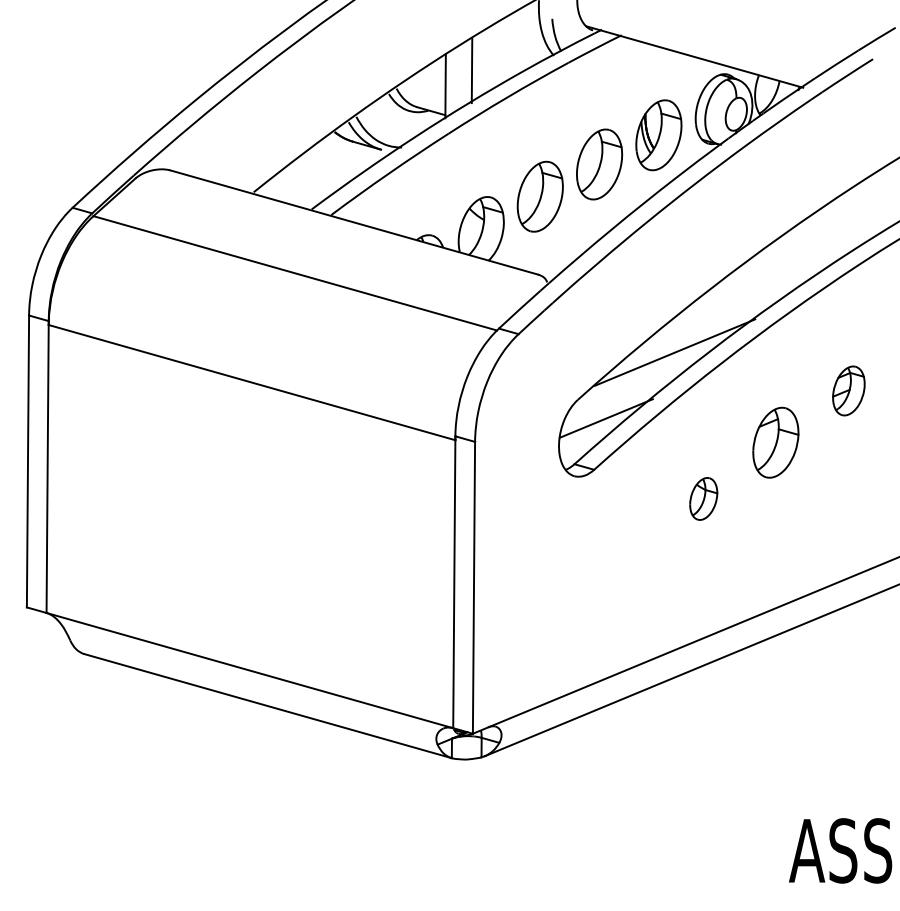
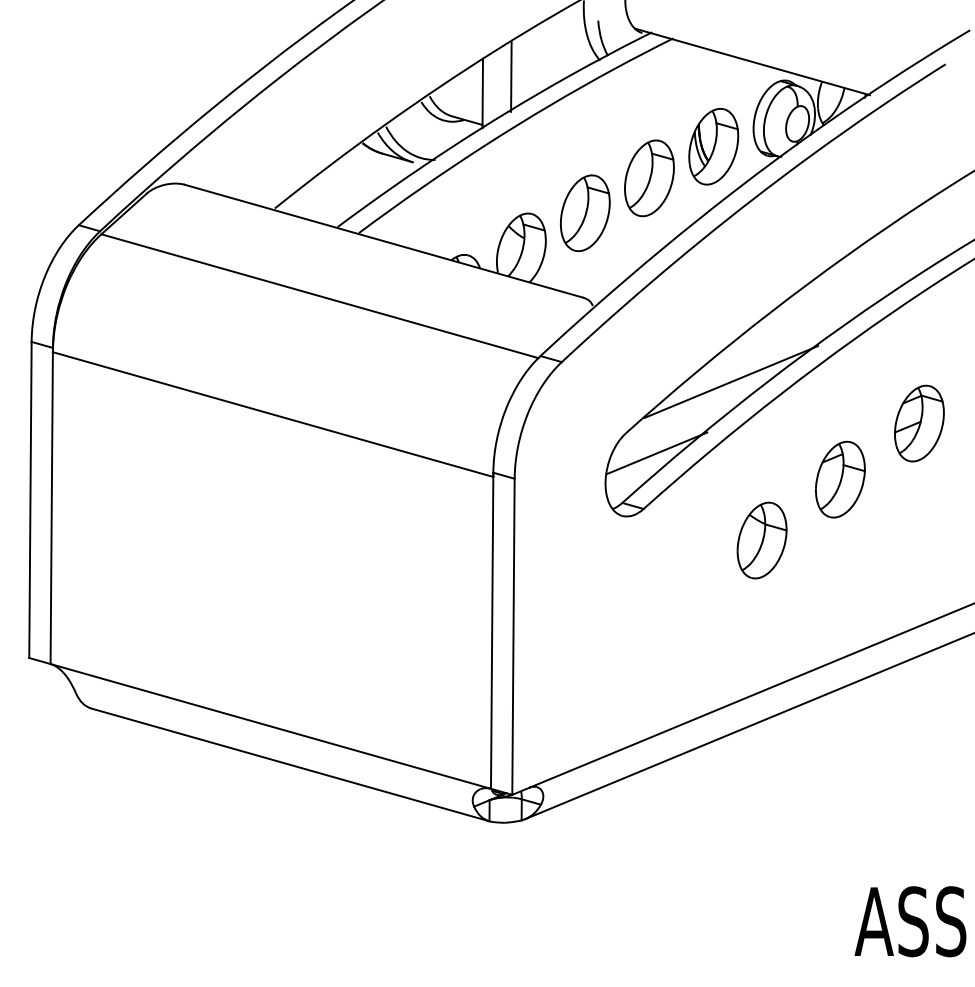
part: (848, 390) -> (919, 423), size x1.43
part: (703, 498) -> (762, 540), size x1.67

